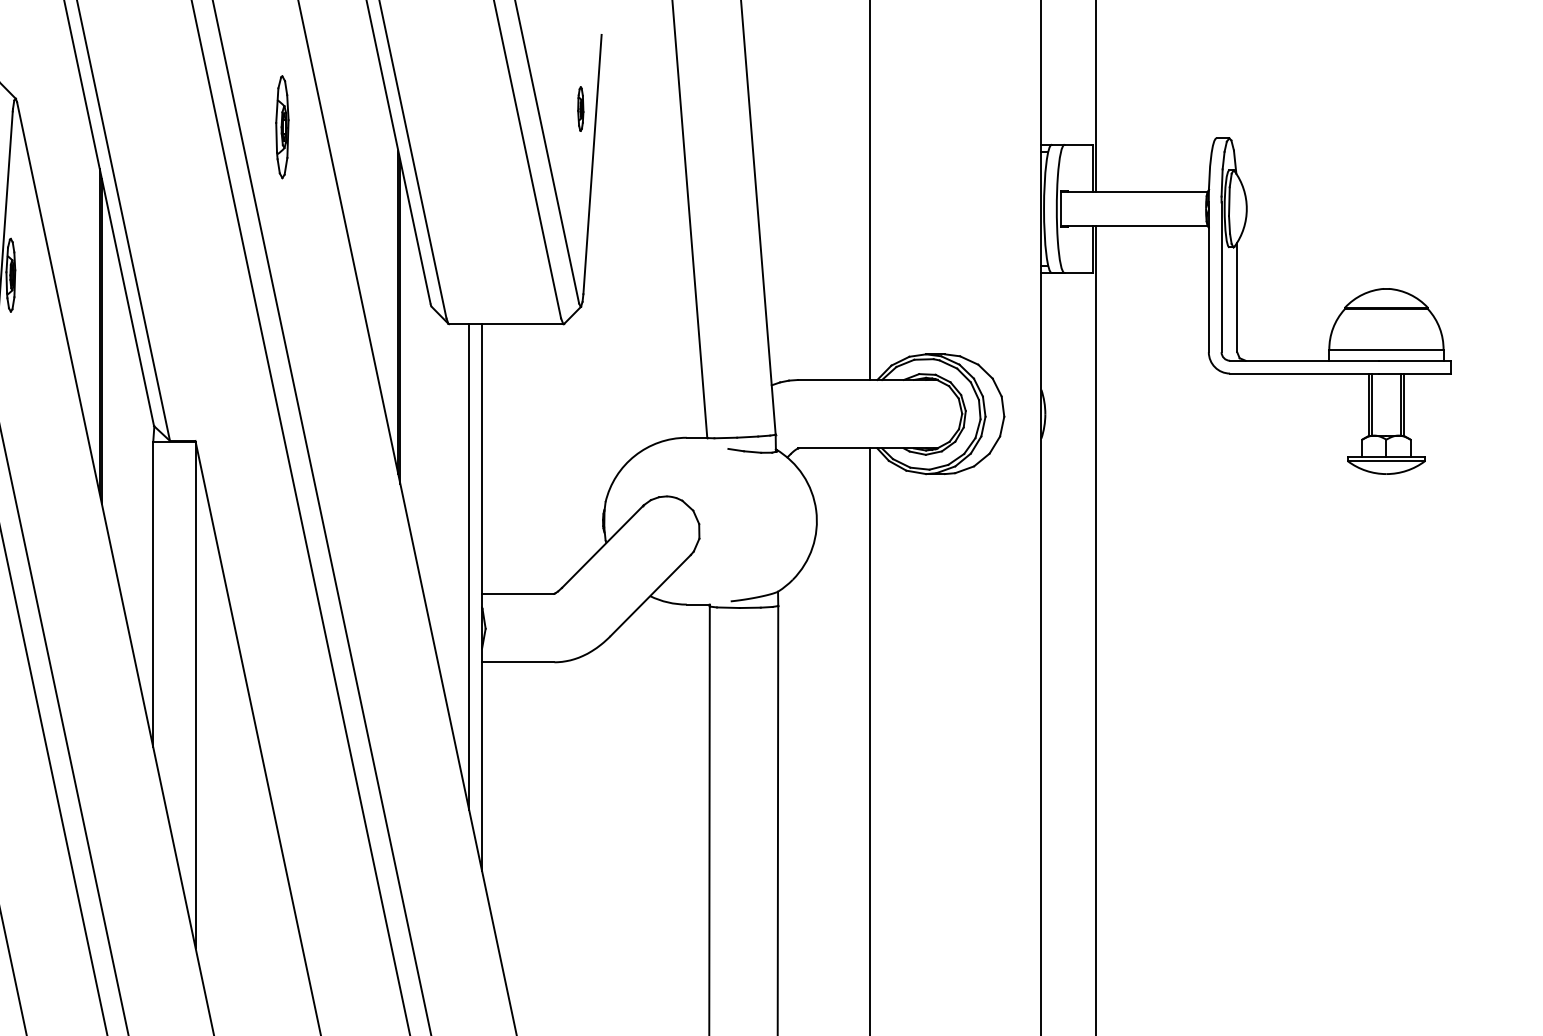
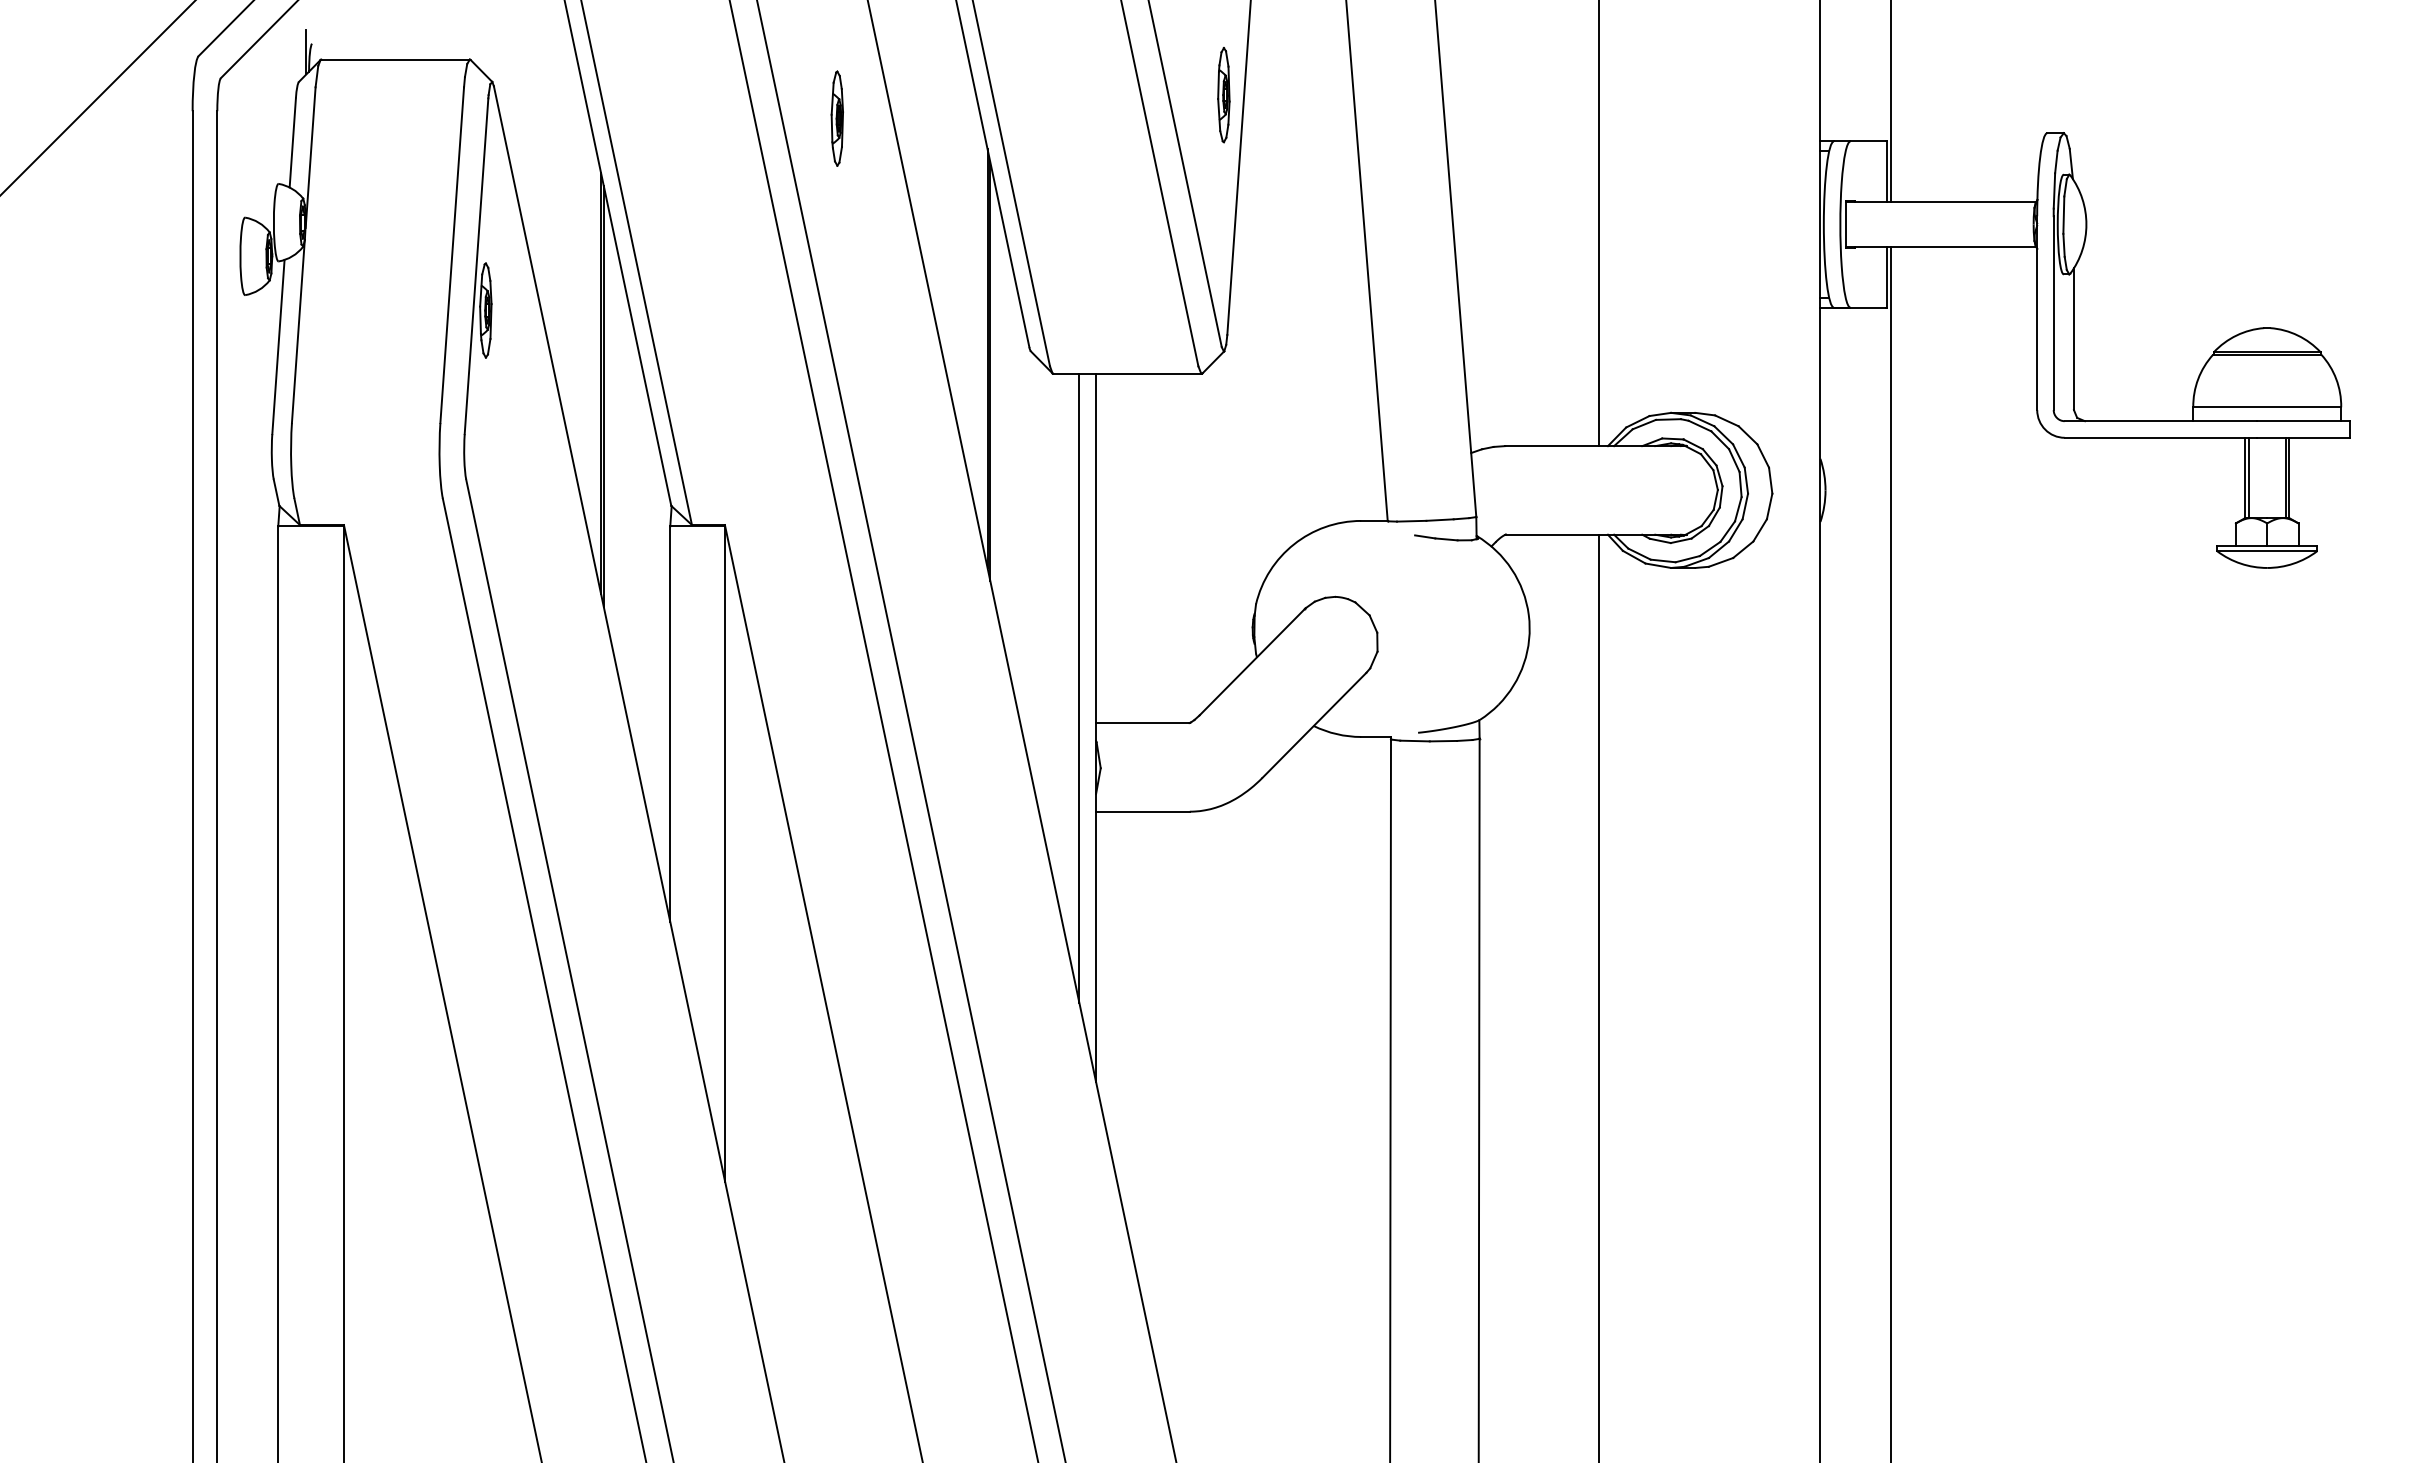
part: (580, 109) -> (1223, 95), size x1.67
part: (281, 127) -> (836, 118), size x0.71

